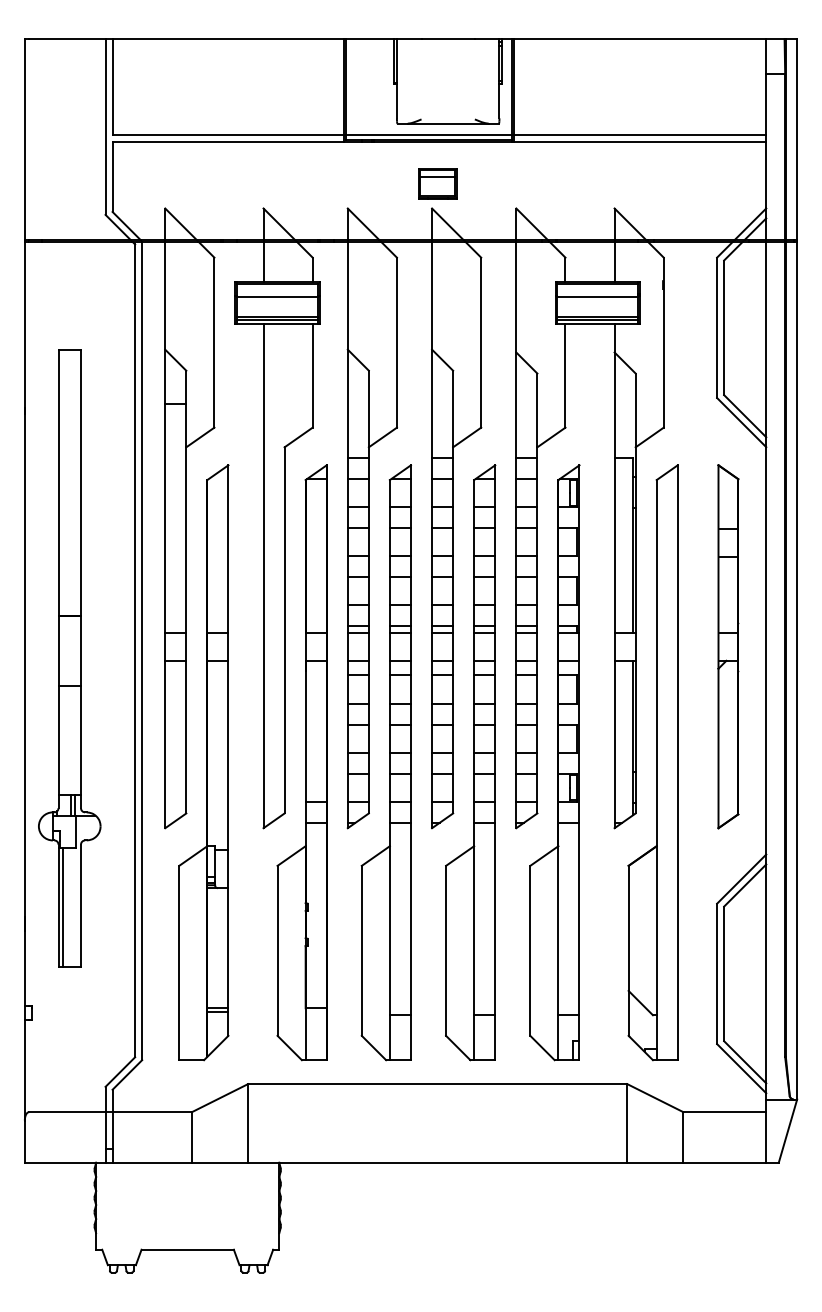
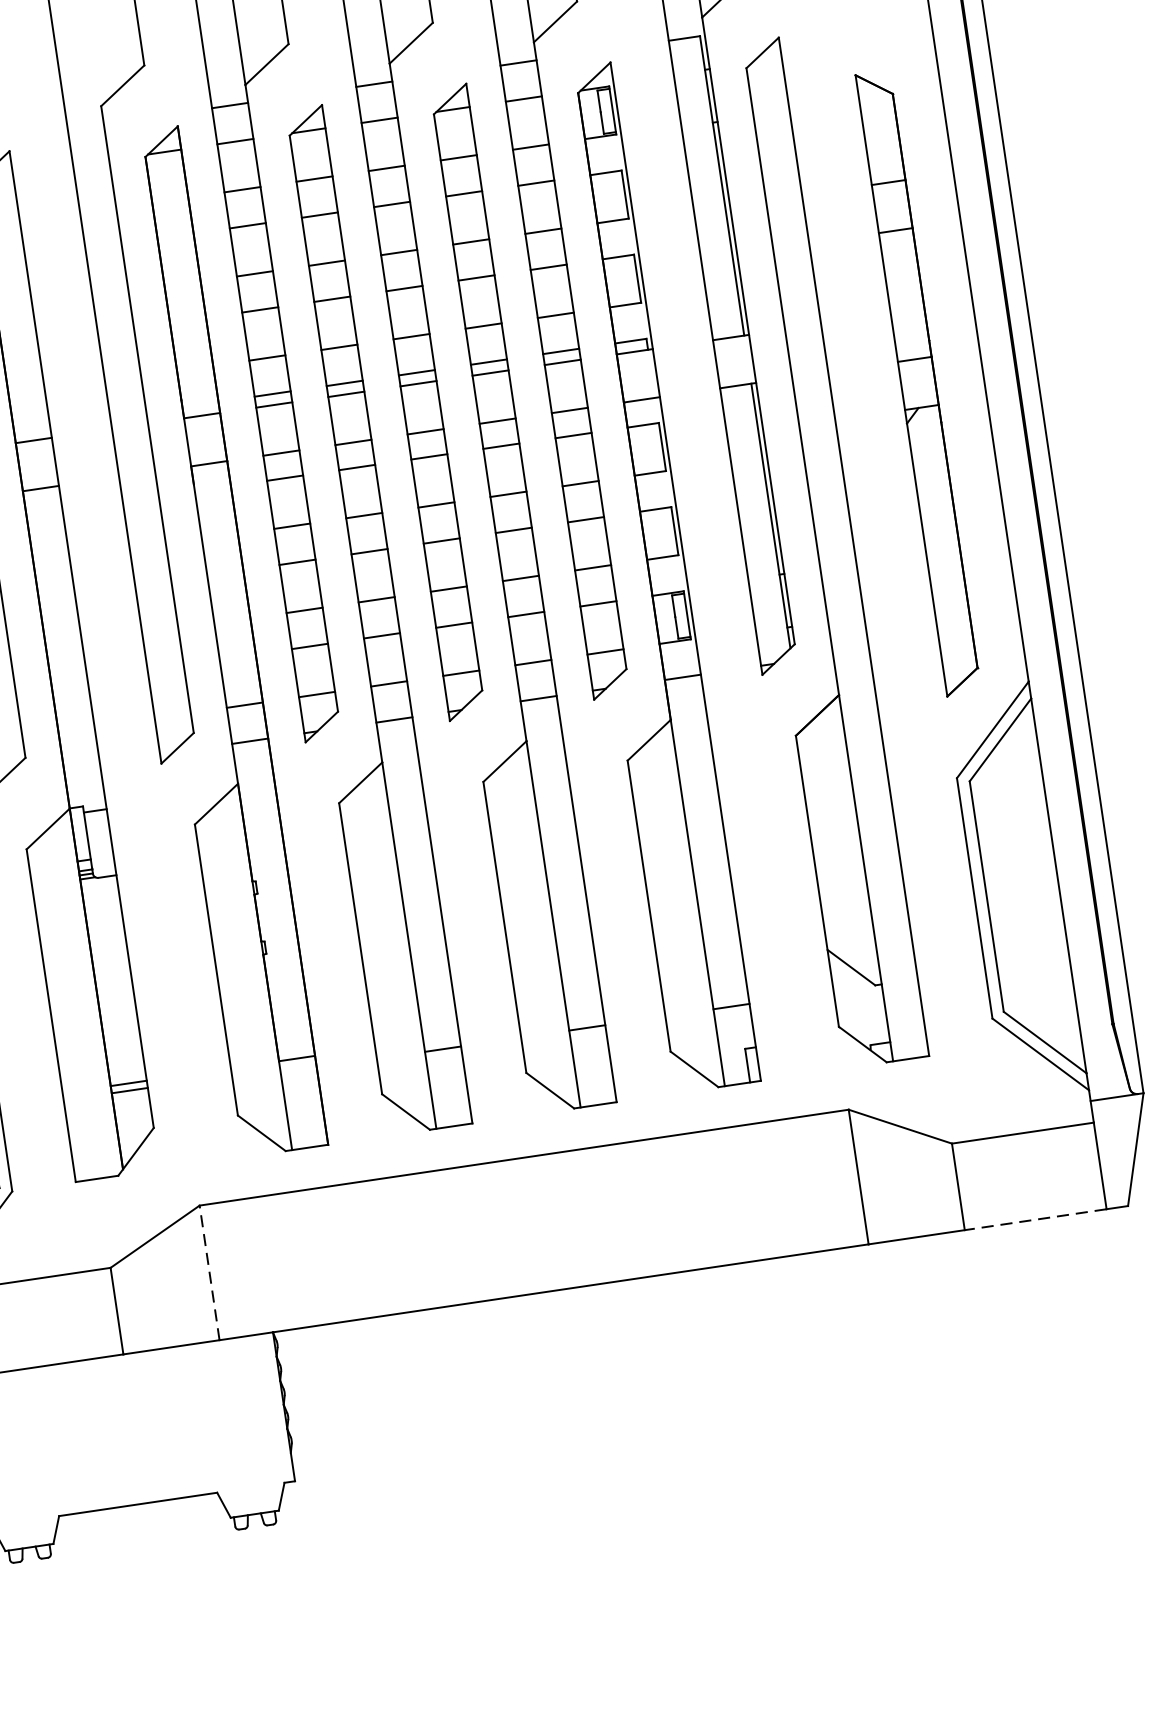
part: (728, 646) -> (918, 382), moved
line: (248, 1122) -> (210, 1271), solid -> dashed
line: (724, 1162) -> (1035, 1219), solid -> dashed

